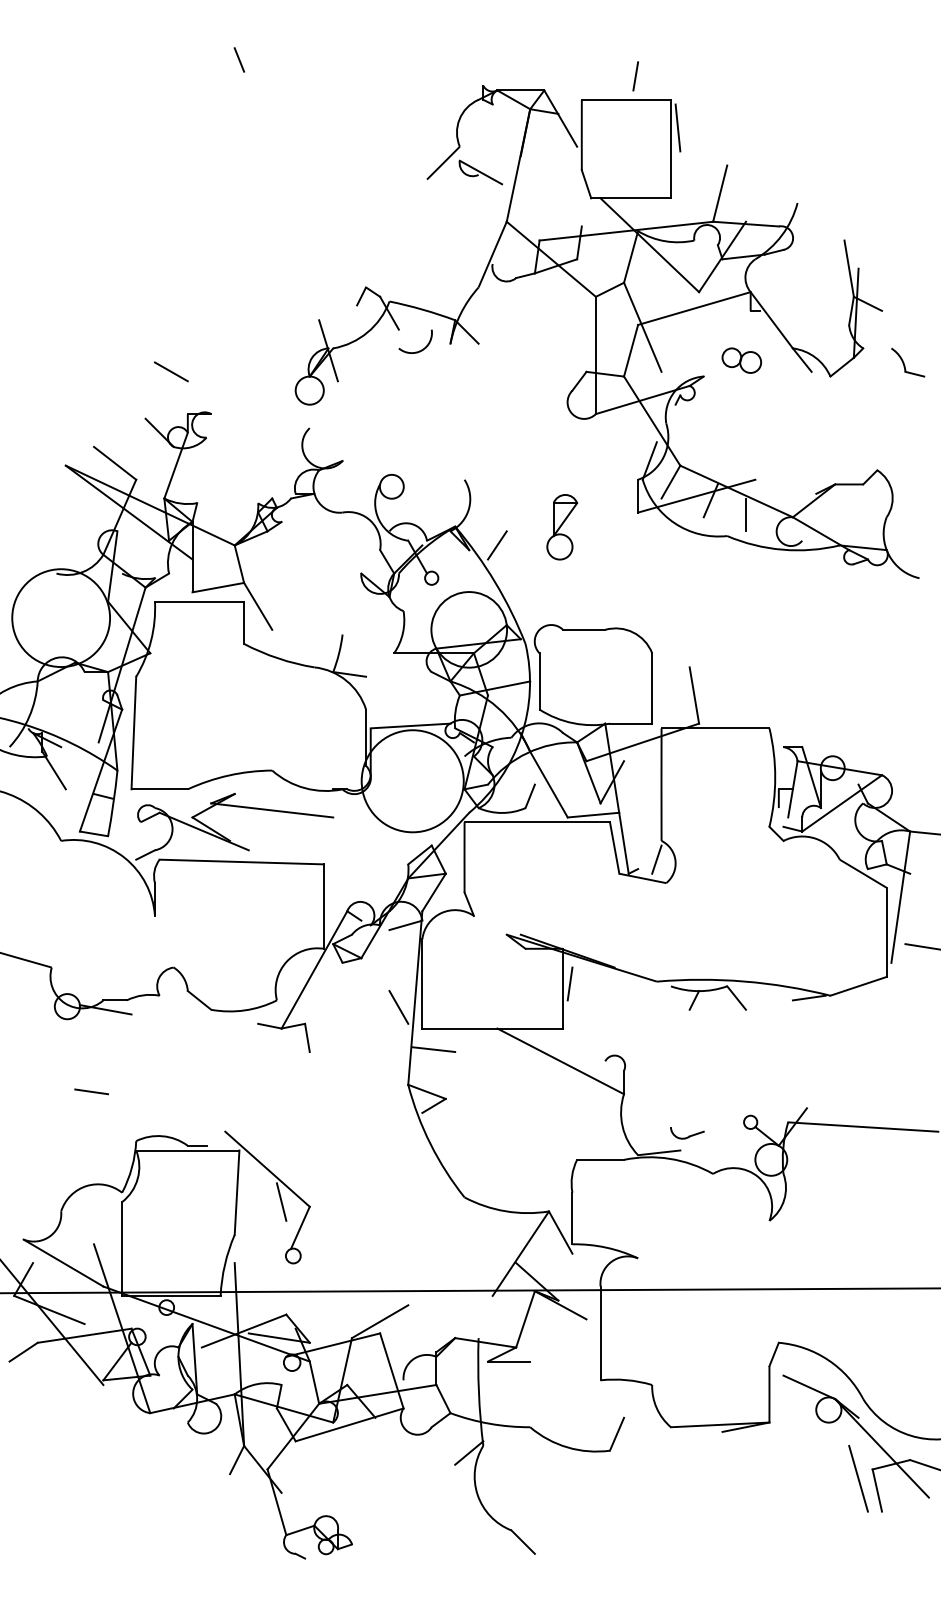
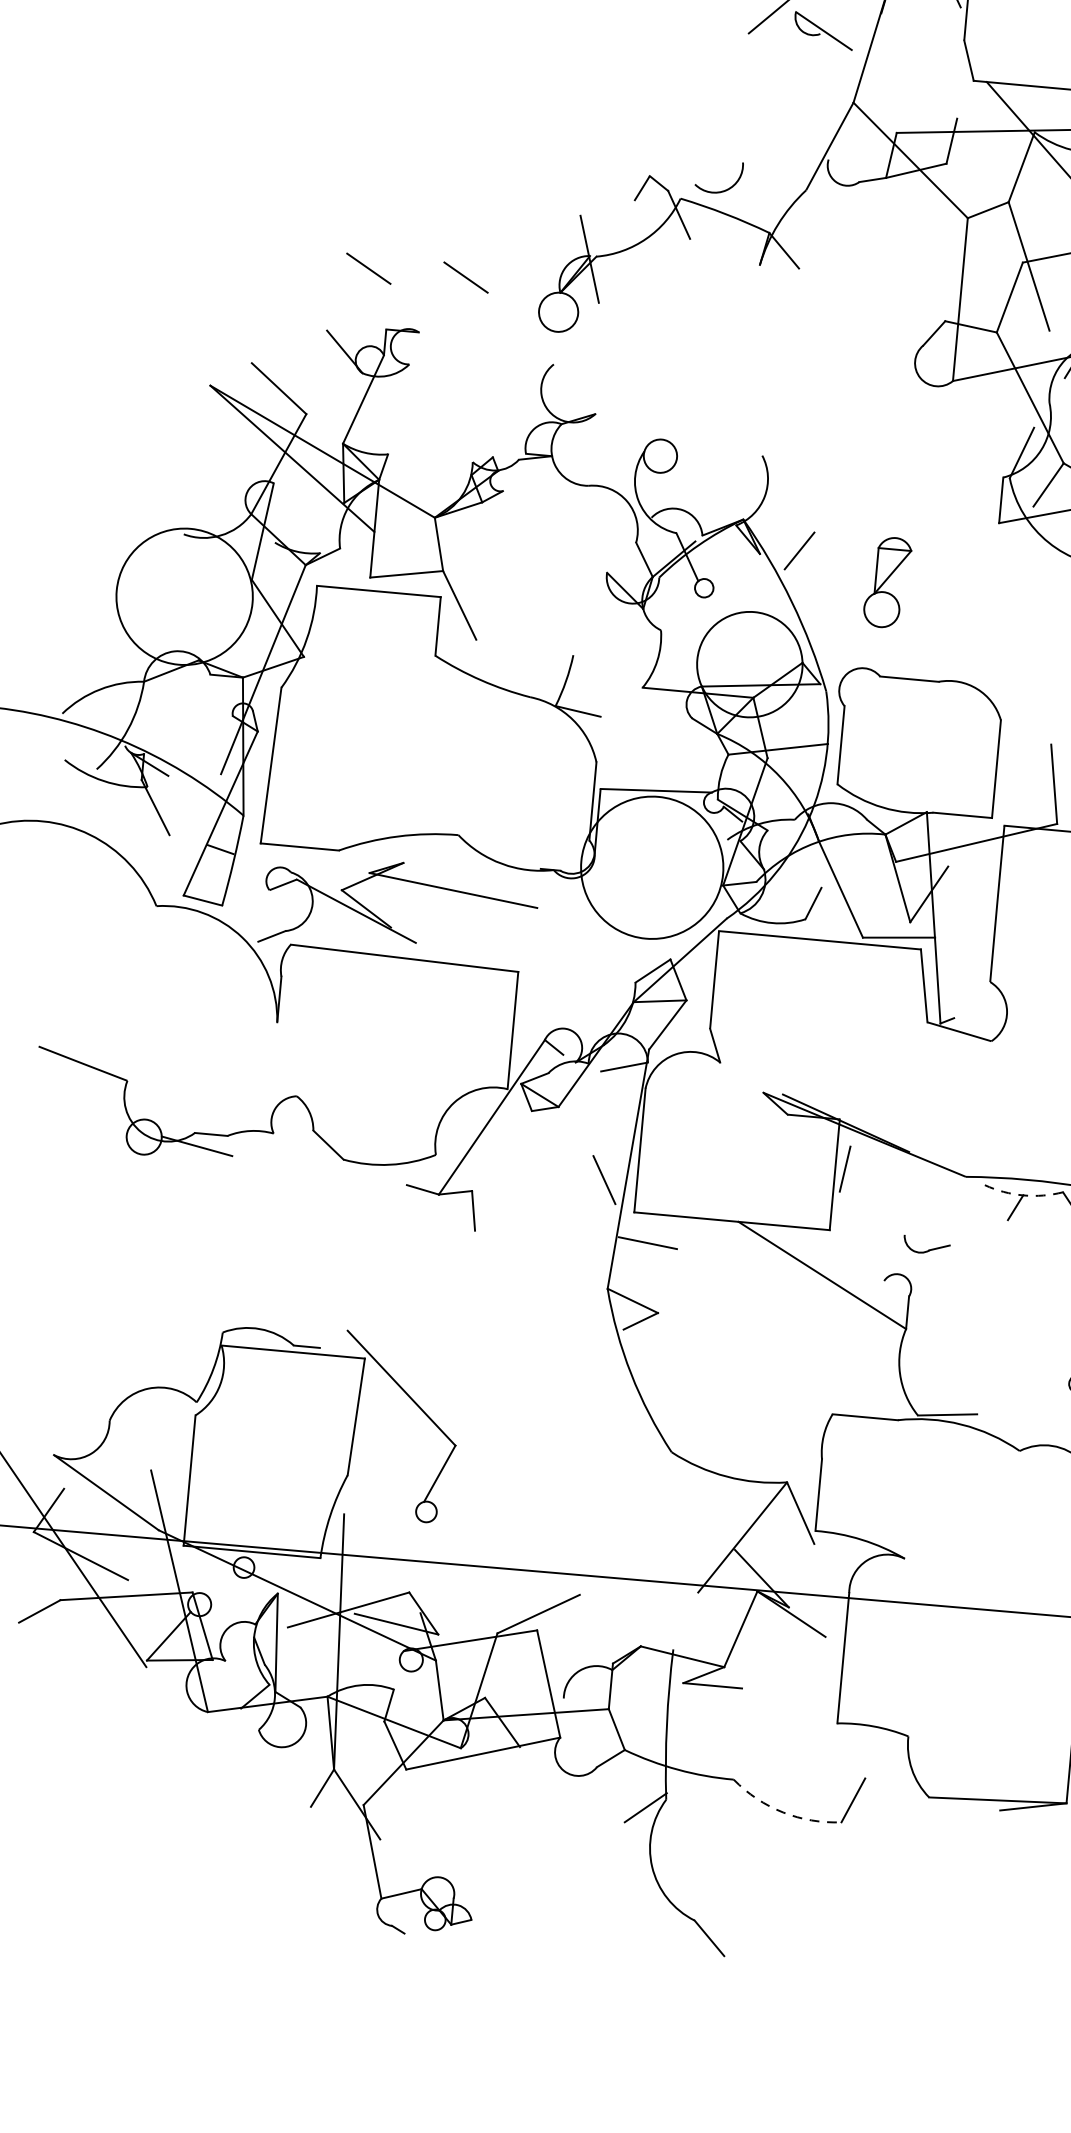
arc: (419, 350) -> (723, 189), moved
line: (241, 371) -> (466, 277), added
part: (562, 527) -> (887, 582), moved
line: (656, 859) -> (980, 1007), removed
arc: (699, 991) -> (1023, 1195), solid -> dashed
line: (91, 1091) -> (166, 1257), removed
part: (687, 1133) -> (926, 1245), moved
line: (281, 1201) -> (416, 1434), removed
arc: (567, 1447) -> (782, 1812), solid -> dashed

